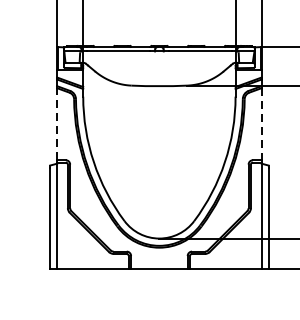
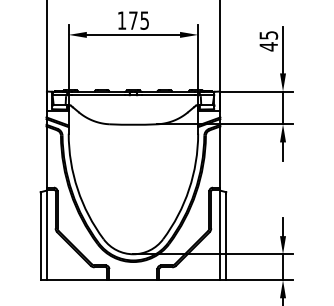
line: (57, 124) -> (46, 157), dashed -> solid
line: (261, 124) -> (220, 157), dashed -> solid

